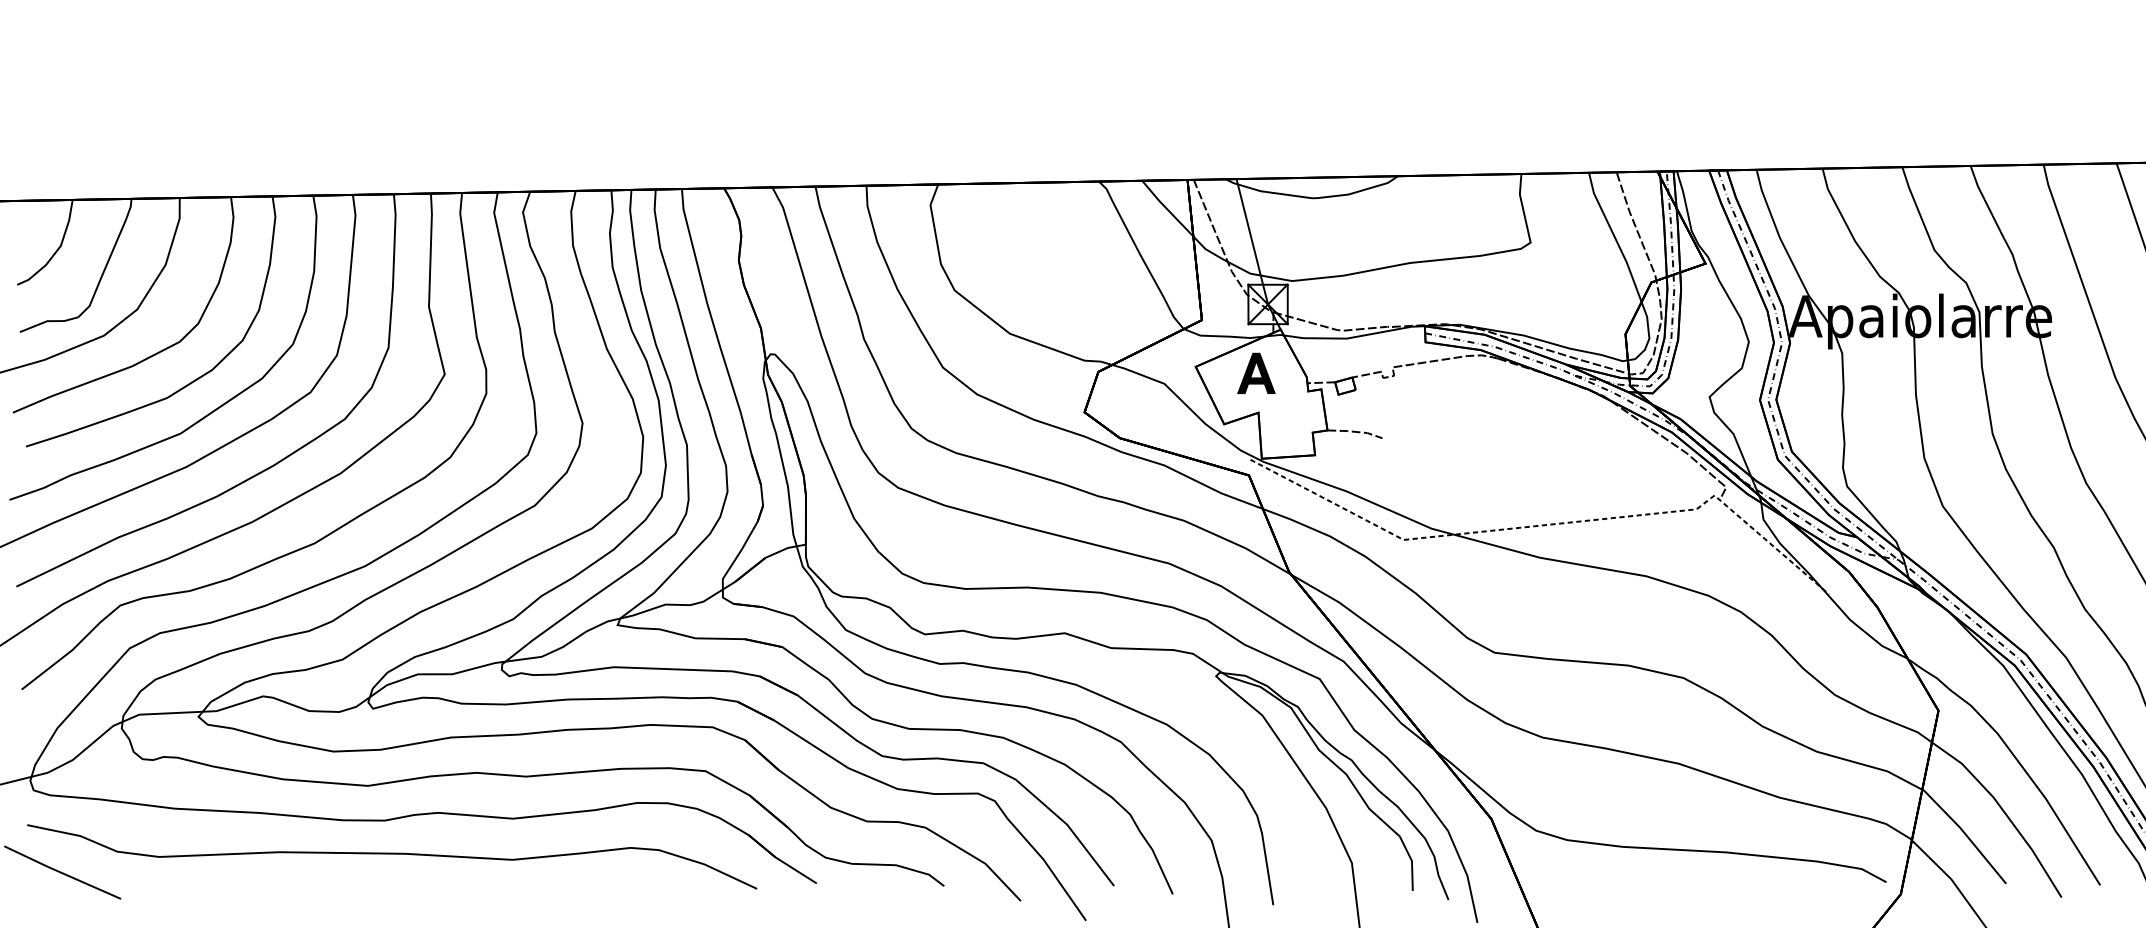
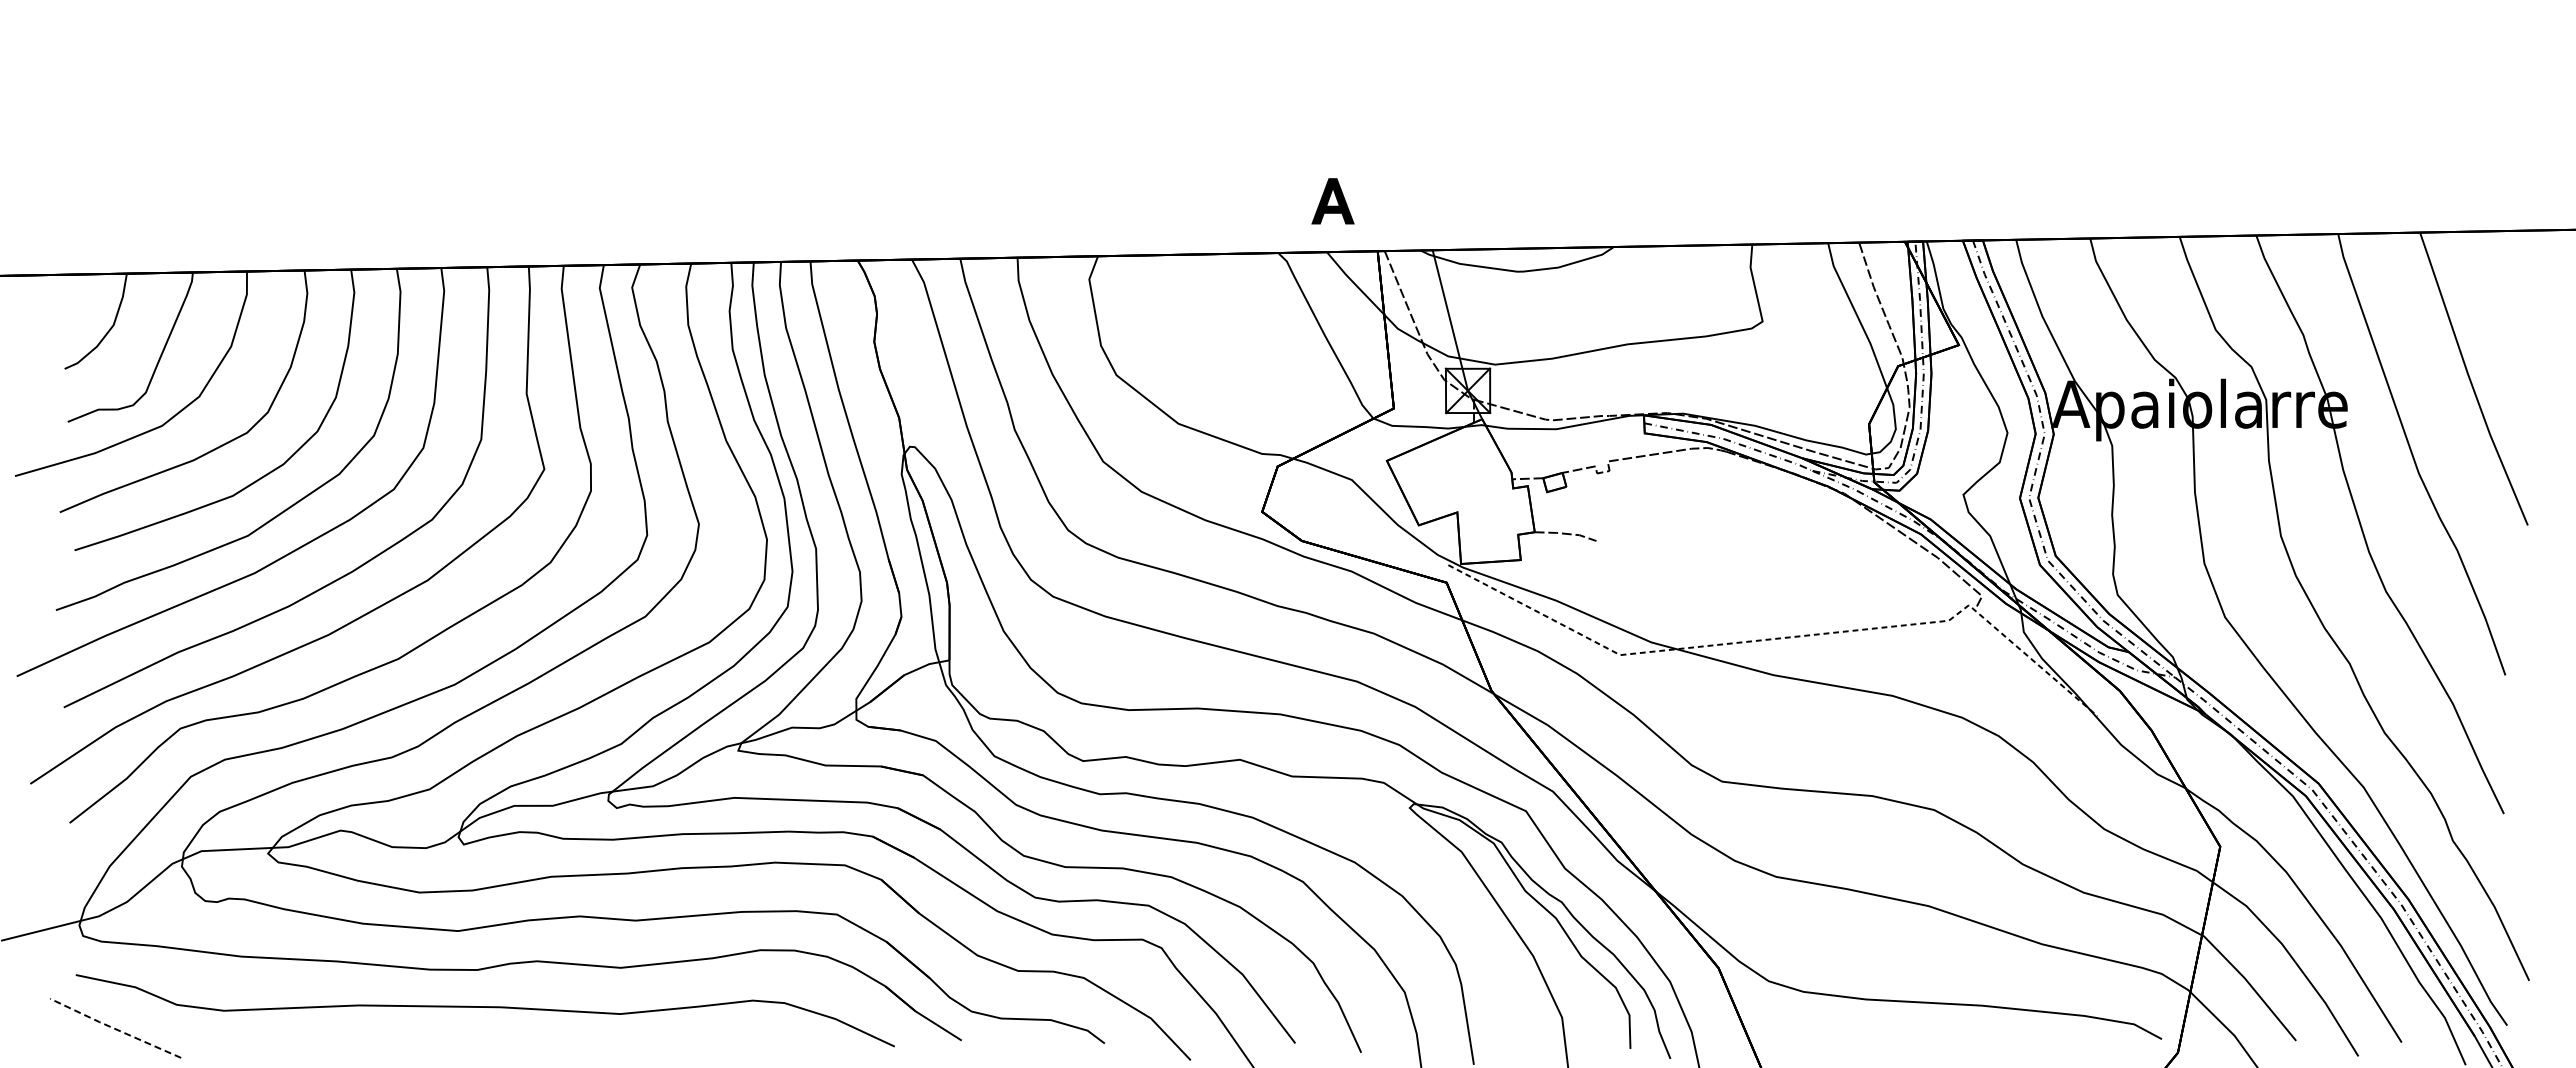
part: (1255, 373) -> (1332, 201), moved
line: (61, 872) -> (114, 1028), solid -> dashed

